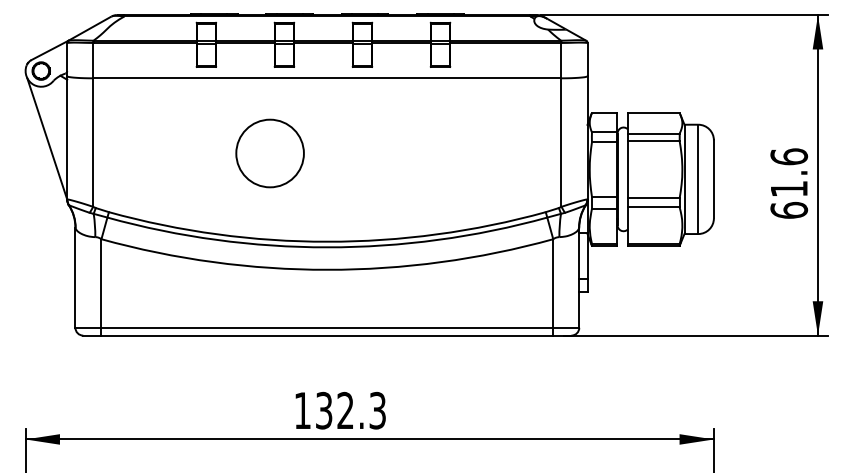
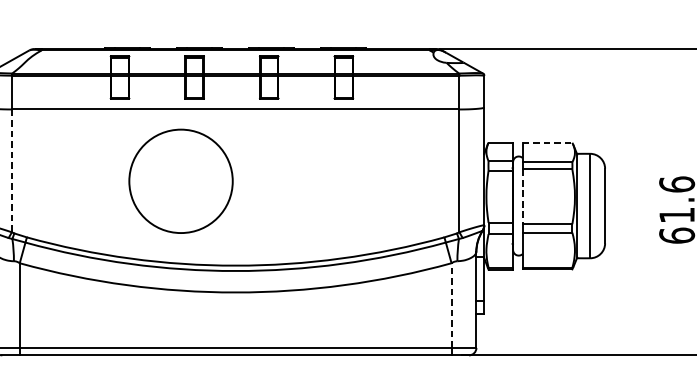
line: (654, 113) -> (548, 143), solid -> dashed
line: (93, 143) -> (12, 171), solid -> dashed
circle: (269, 153) -> (180, 181), size x1.6
line: (627, 169) -> (522, 196), solid -> dashed
line: (553, 283) -> (451, 305), solid -> dashed

